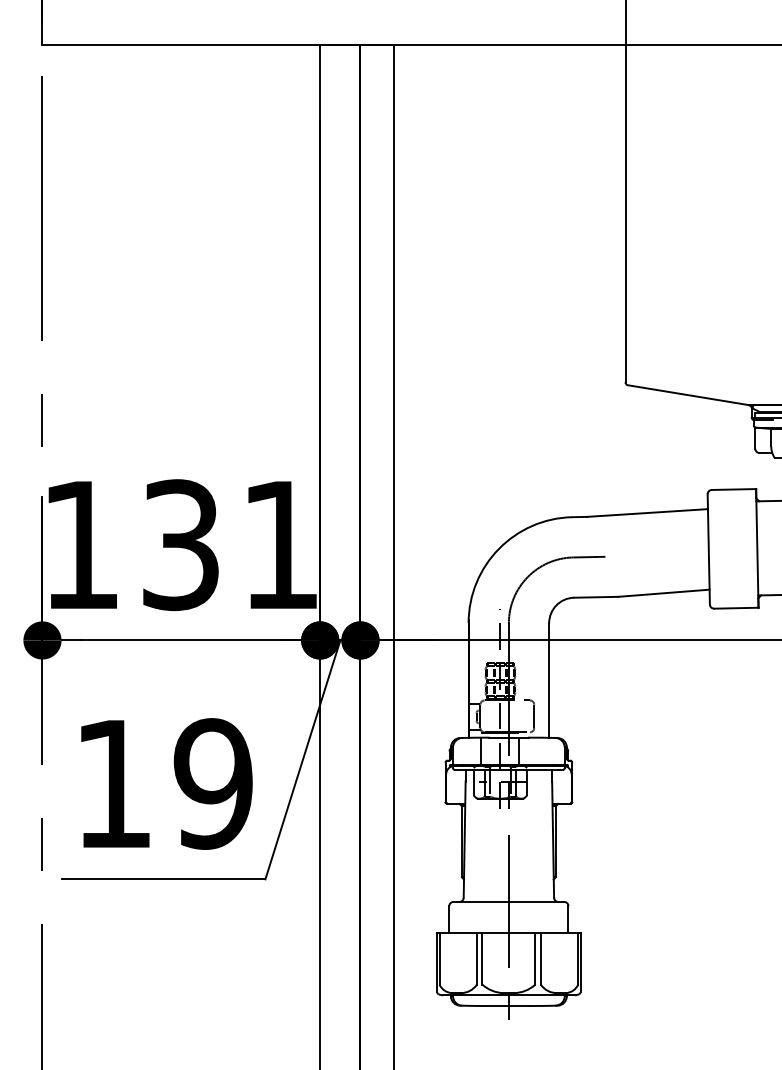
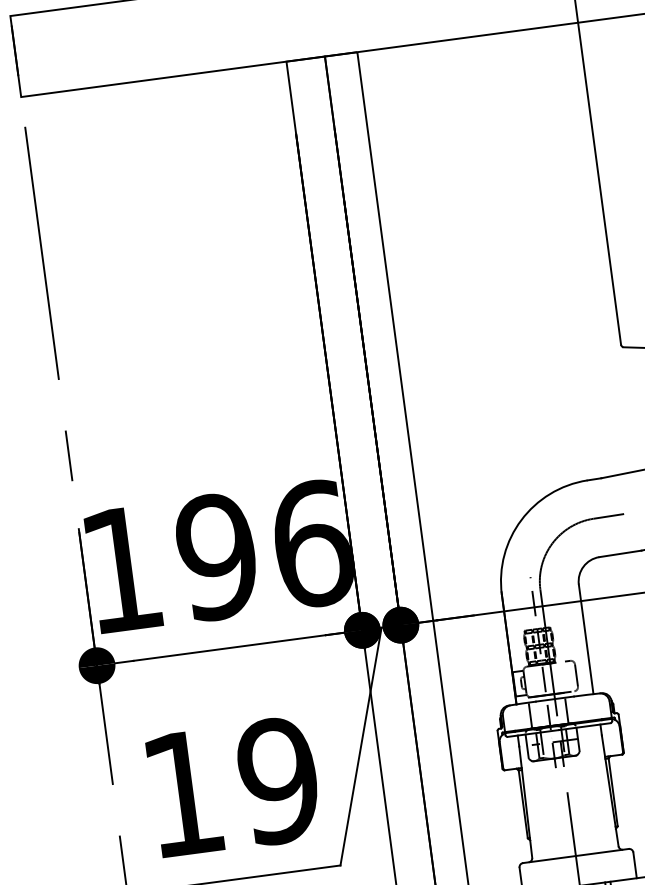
text: (231, 545) -> (265, 550), 131 -> 196

